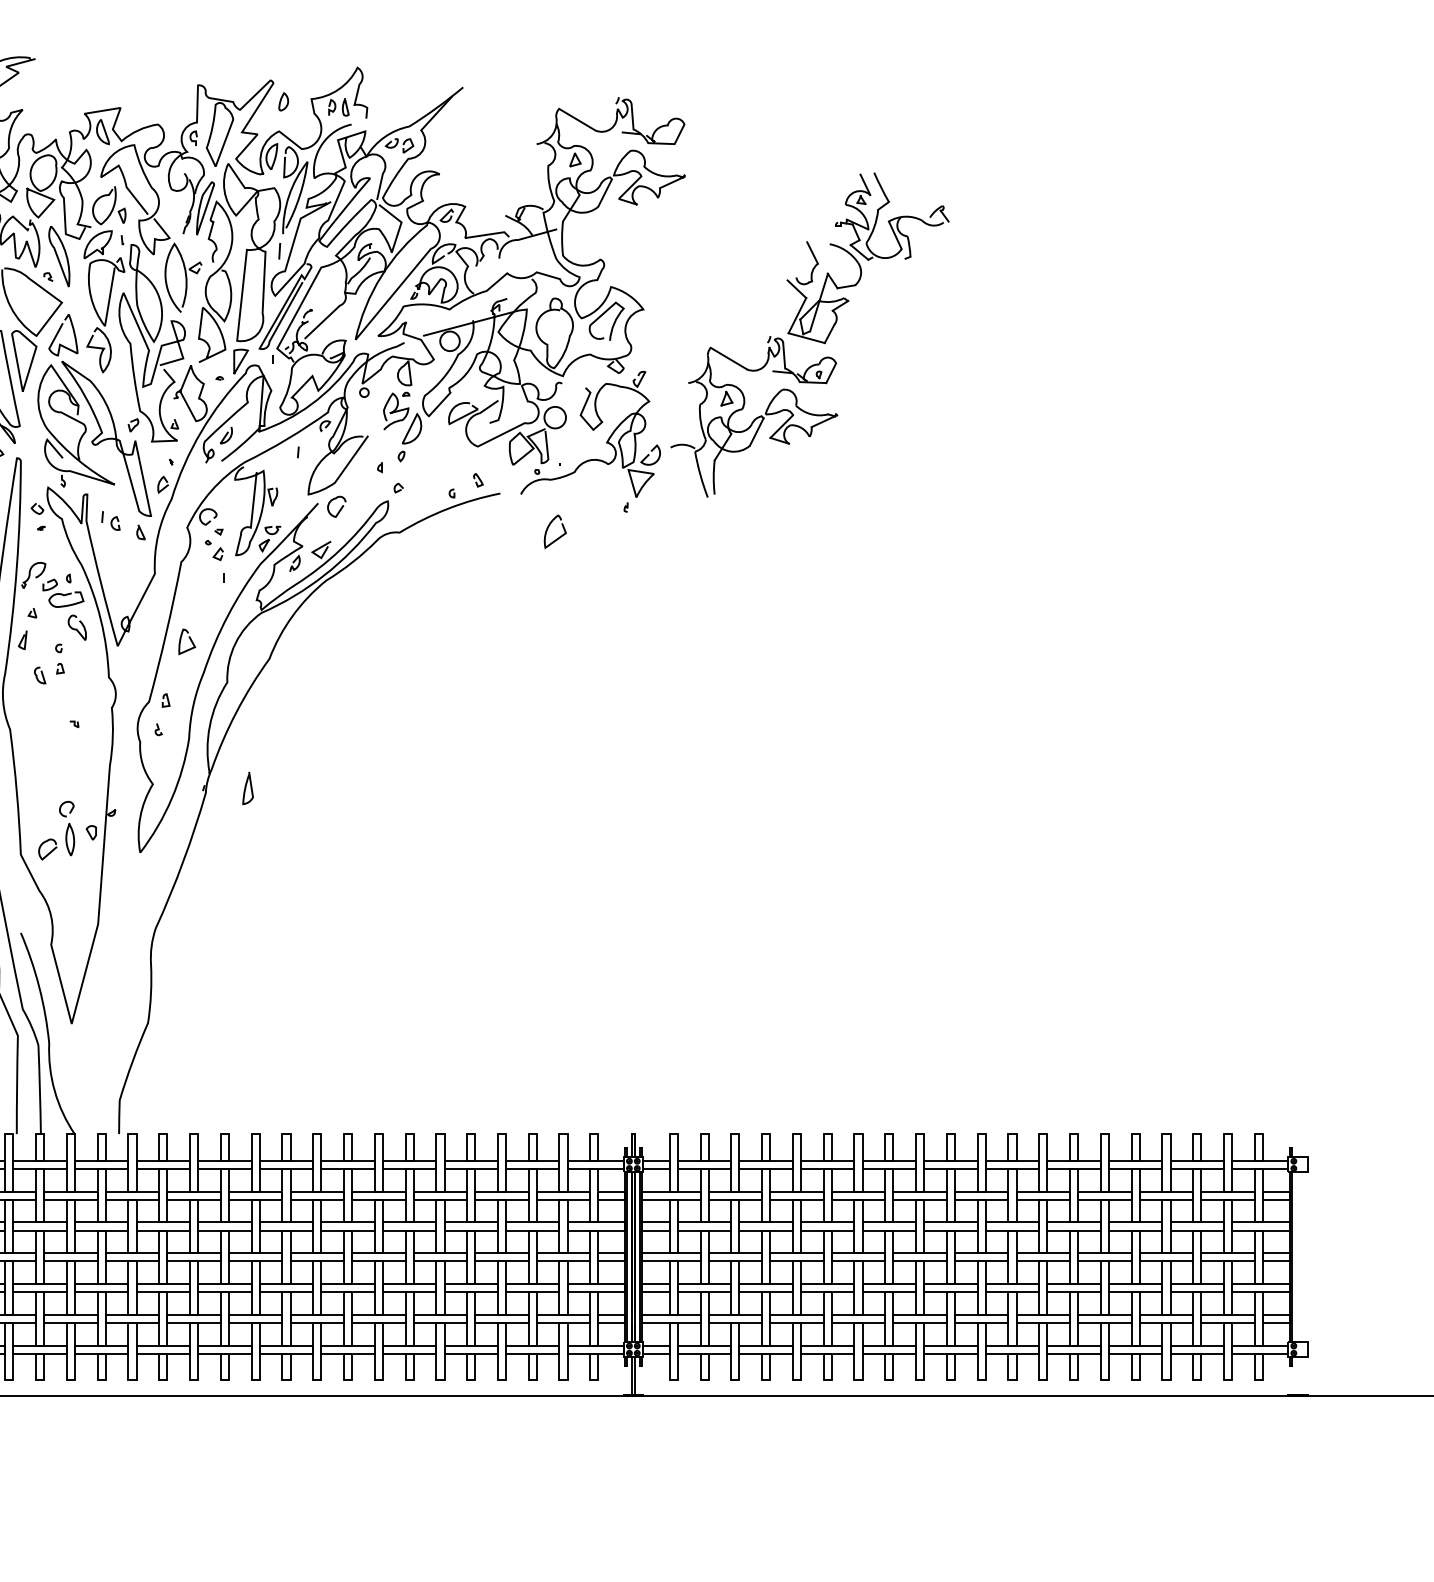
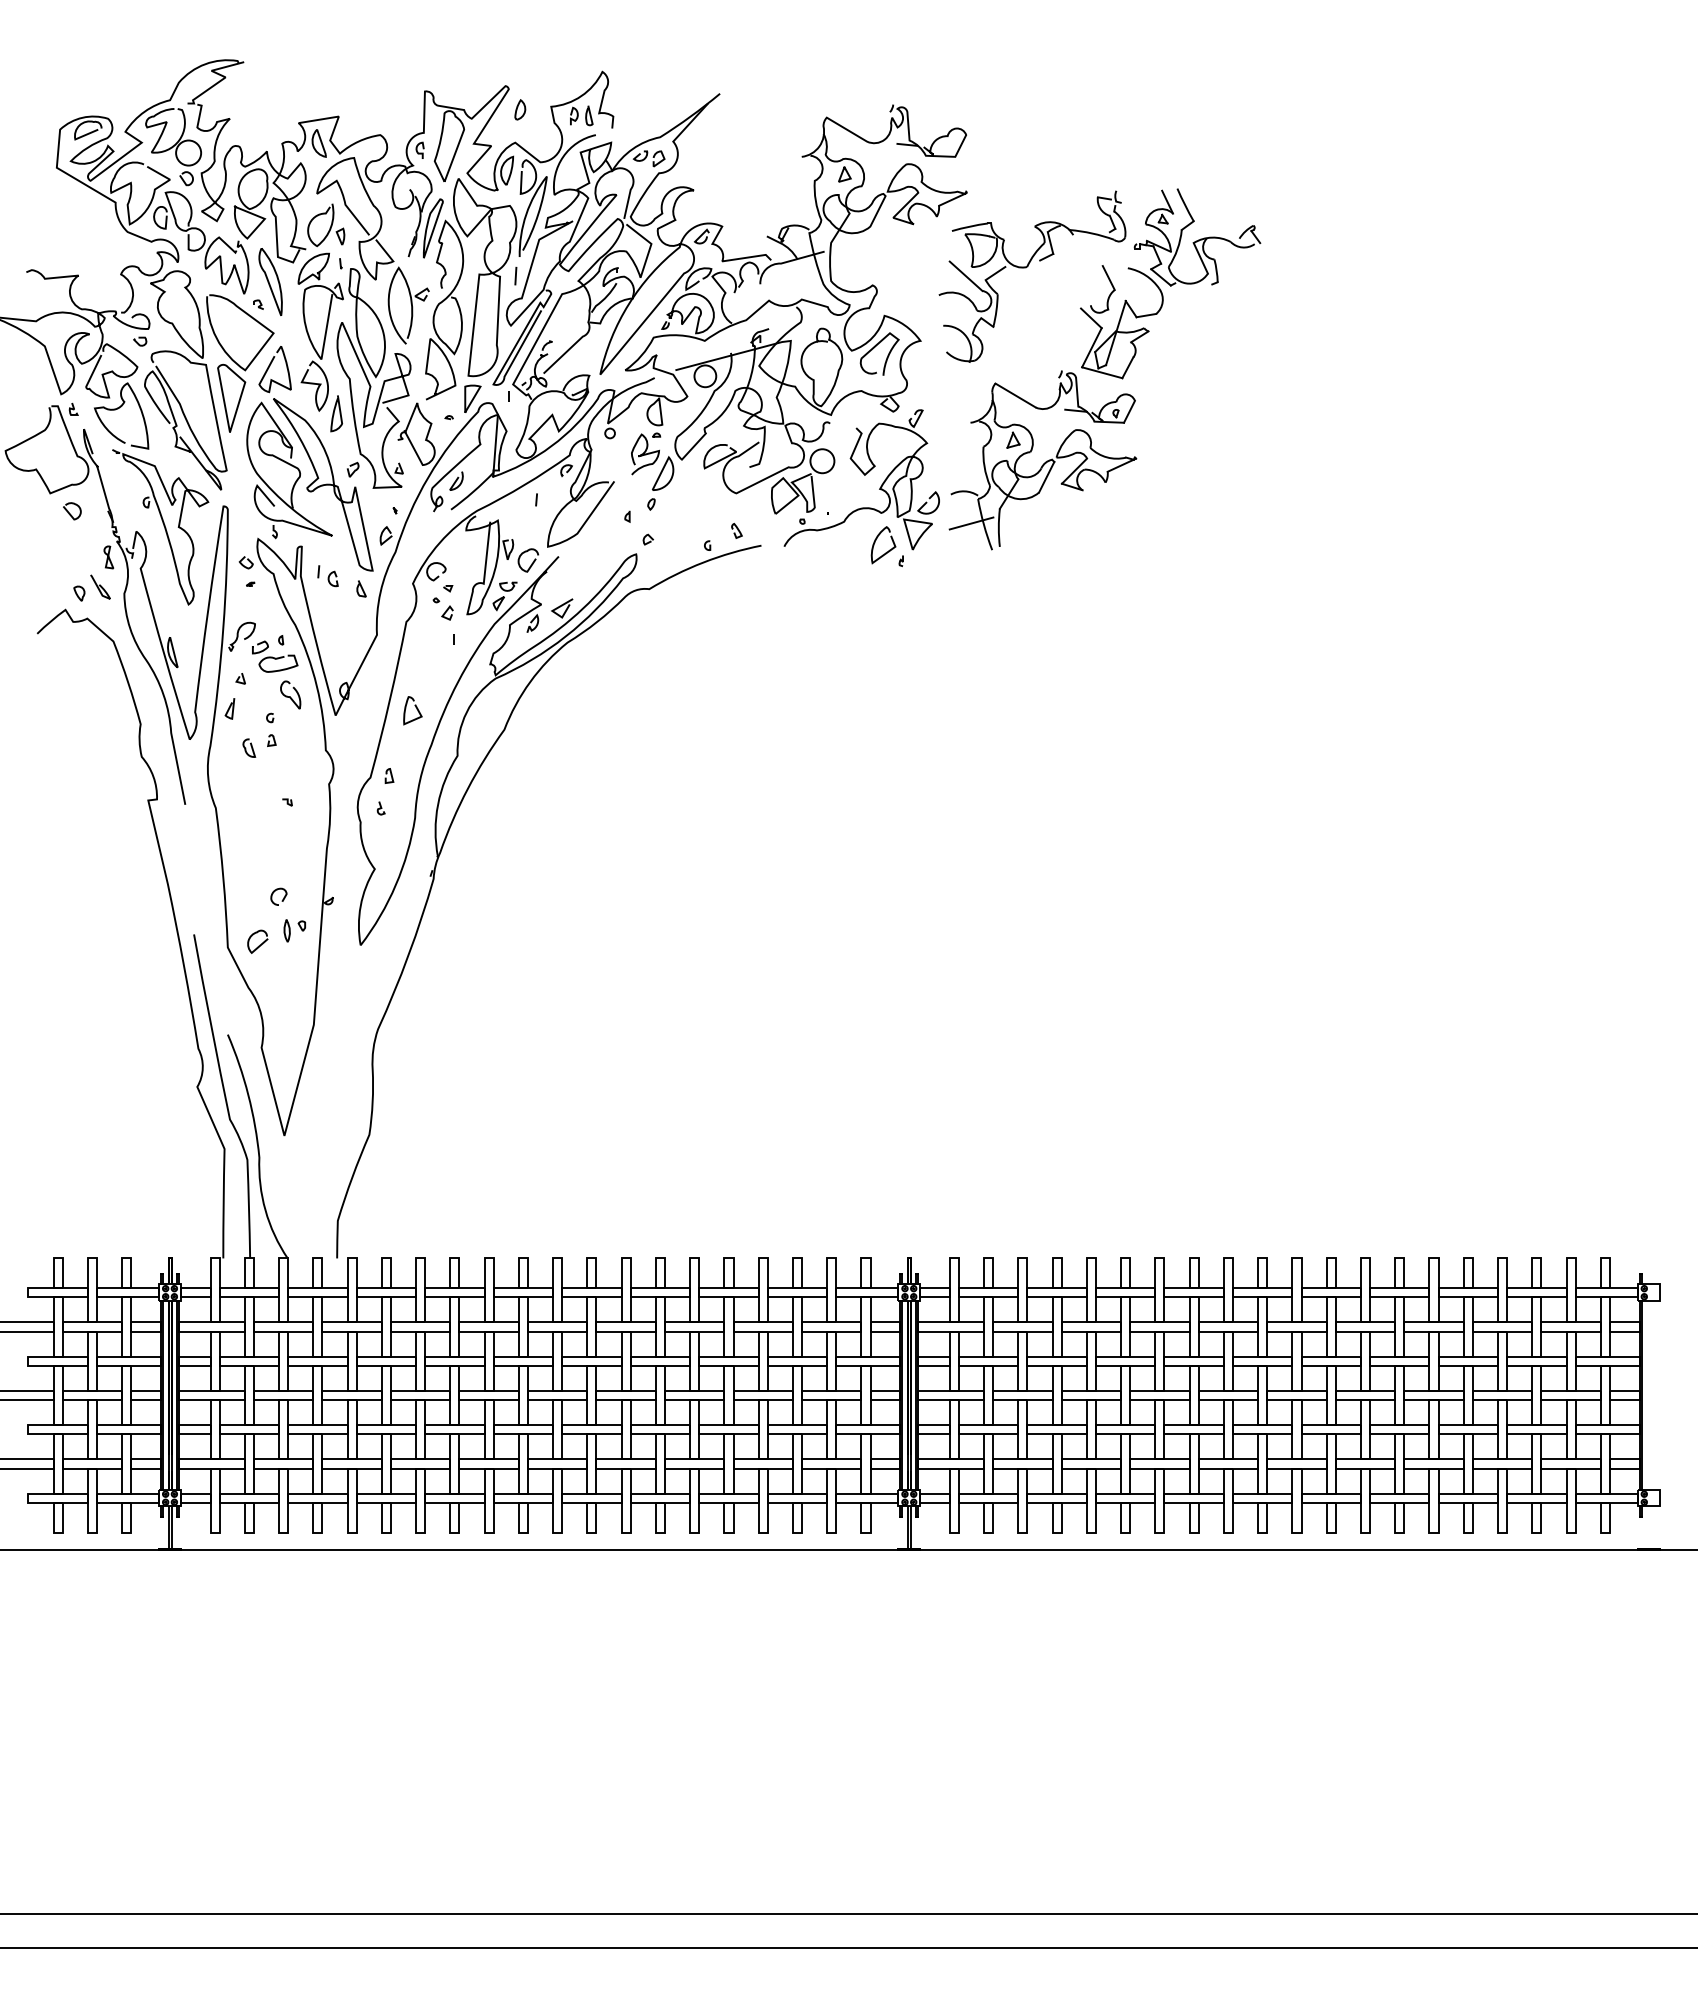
part: (738, 244) -> (1026, 268), added
line: (689, 473) -> (971, 523), added
curve: (339, 509) -> (531, 563), moved
curve: (557, 537) -> (886, 551), moved
curve: (246, 788) -> (334, 413), moved
part: (80, 839) -> (294, 930), size x0.62

